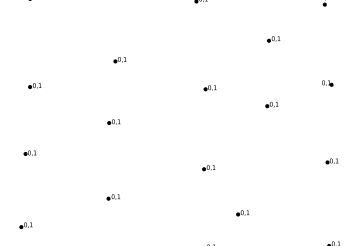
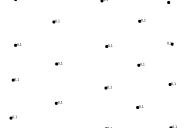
part: (118, 60) -> (55, 21), moved
part: (270, 104) -> (140, 64), moved
part: (241, 212) -> (139, 106), moved

